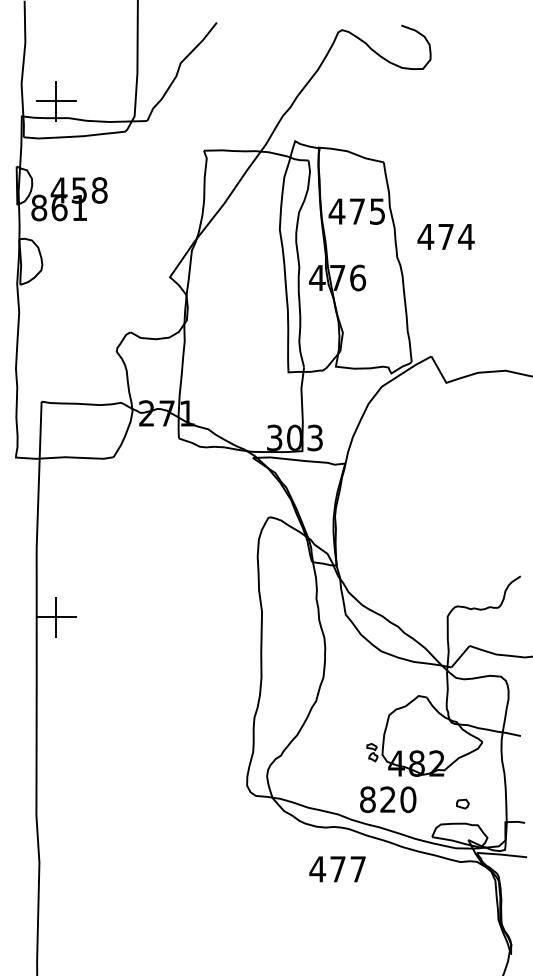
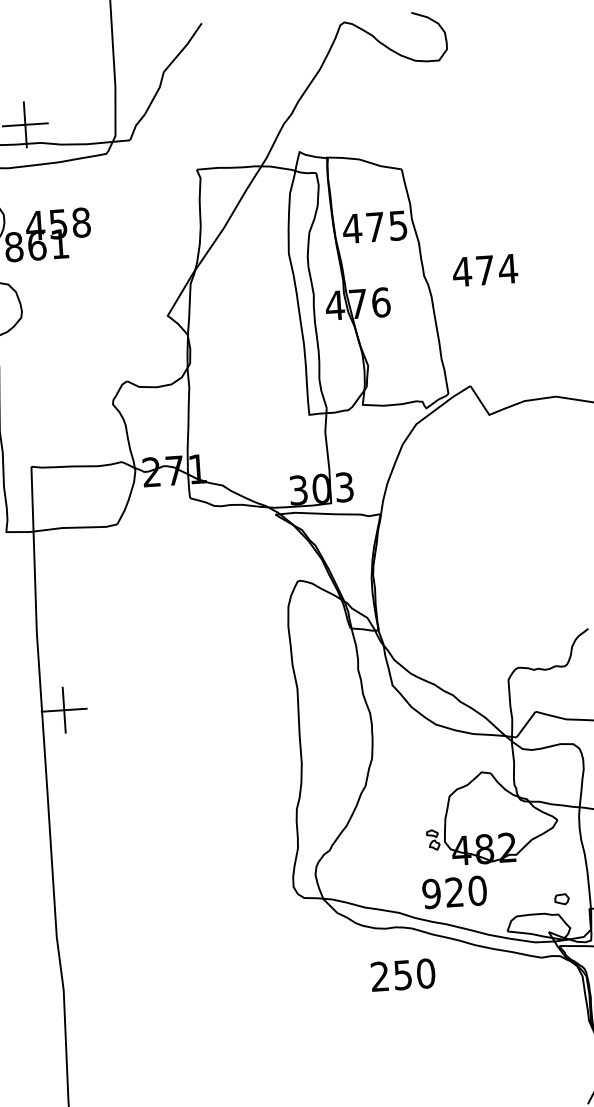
text: (445, 236) -> (484, 270), moved
text: (367, 799) -> (431, 893), 820 -> 920
part: (462, 803) -> (561, 898), moved
text: (337, 869) -> (402, 975), 477 -> 250

